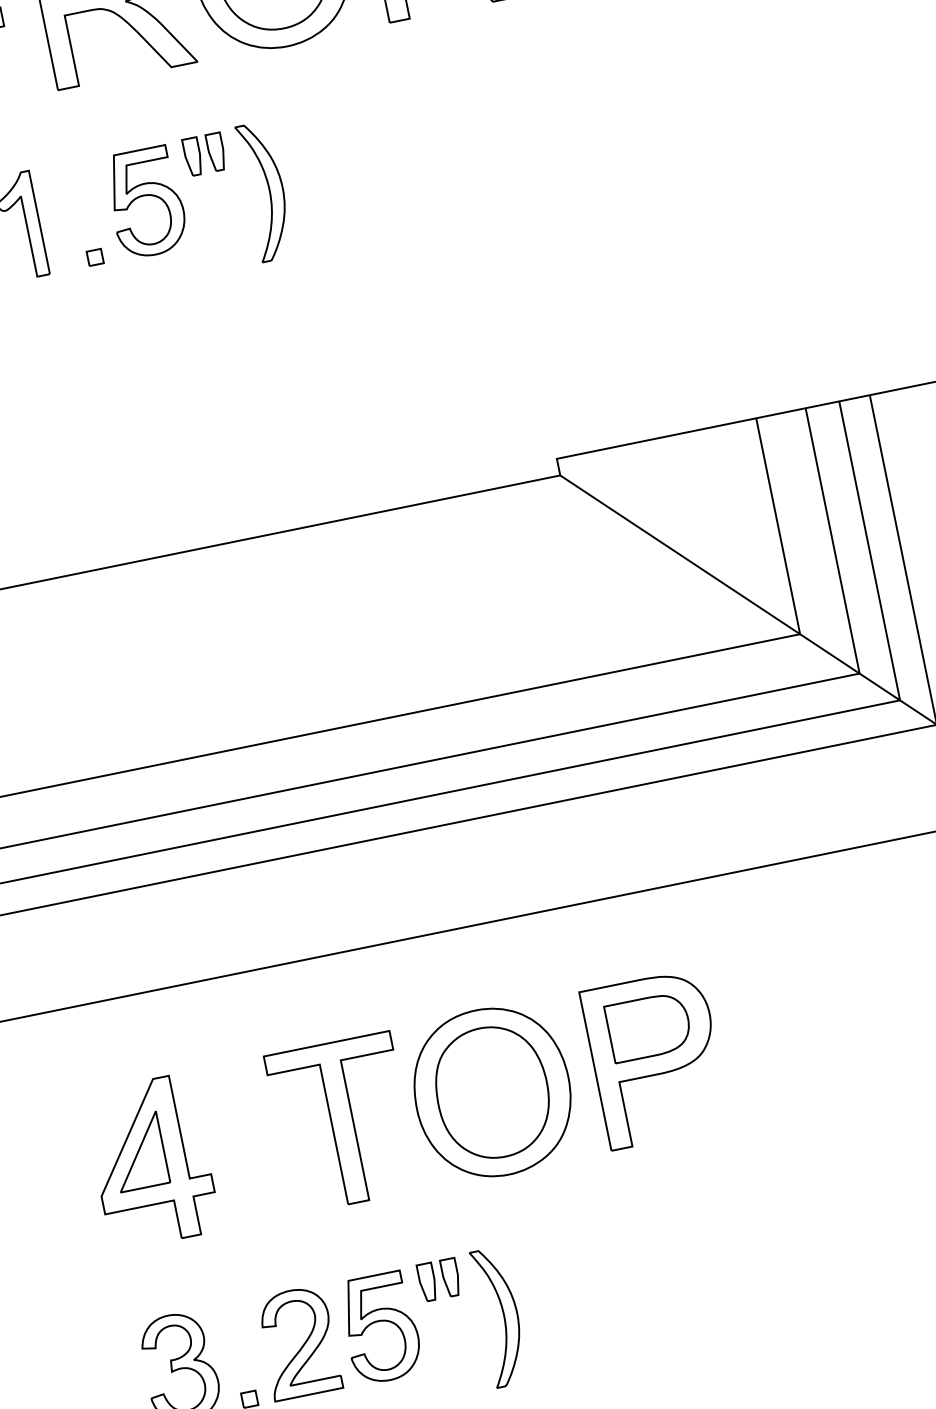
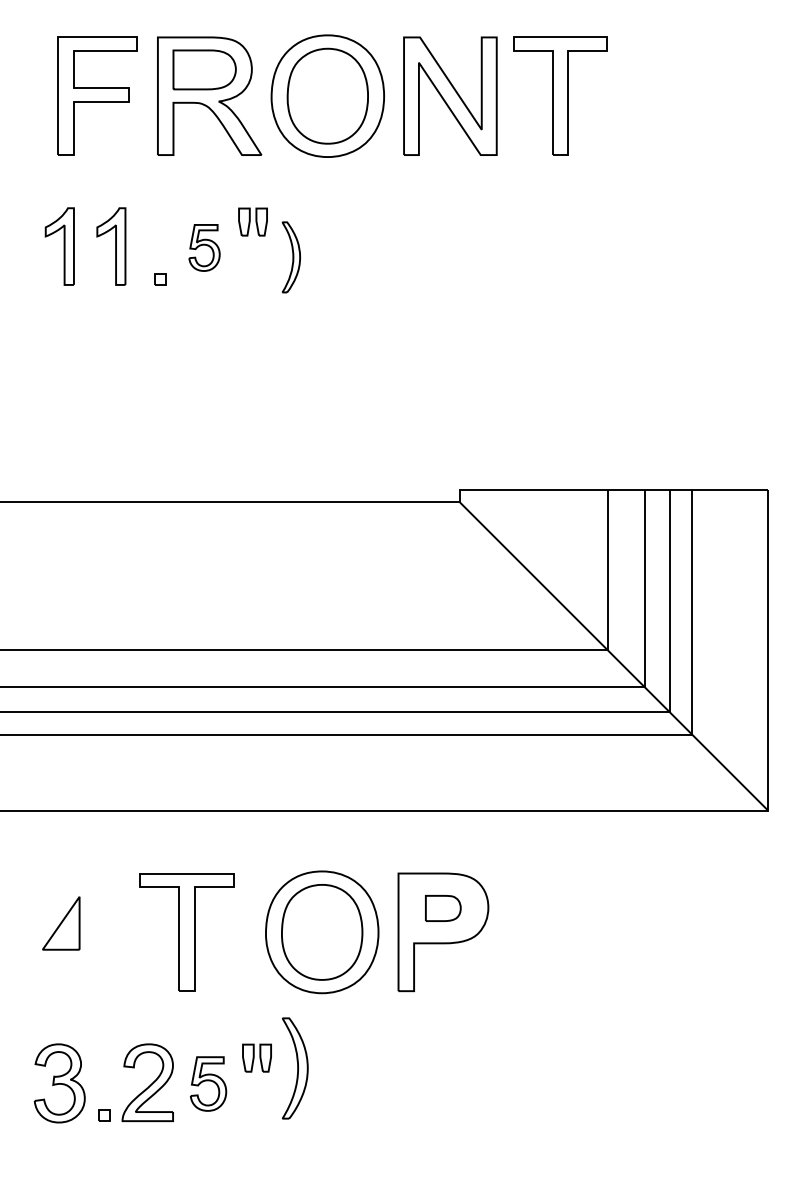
part: (266, 191) -> (291, 257), size x0.7
part: (146, 202) -> (204, 247), size x0.6
part: (649, 1027) -> (443, 908), size x0.6
part: (342, 1123) -> (186, 932), moved
part: (150, 1162) -> (68, 932), removed
part: (500, 1316) -> (295, 1068), moved
part: (380, 1327) -> (208, 1083), size x0.7

